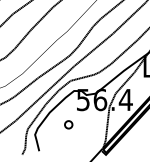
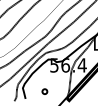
part: (68, 124) -> (44, 91), moved

